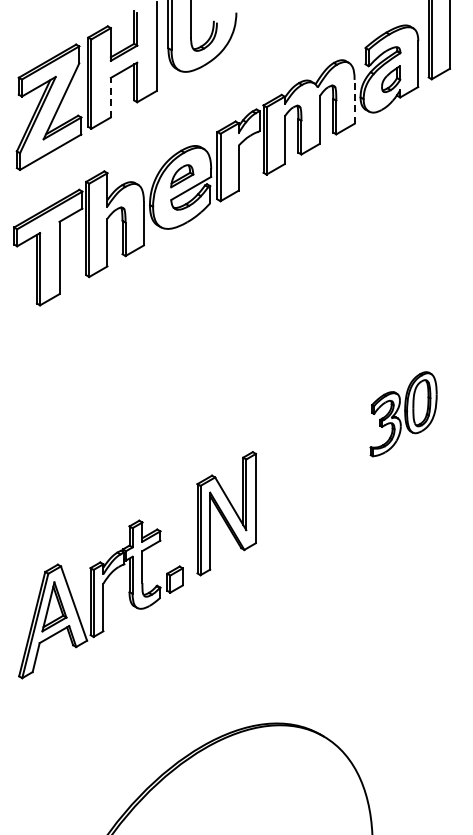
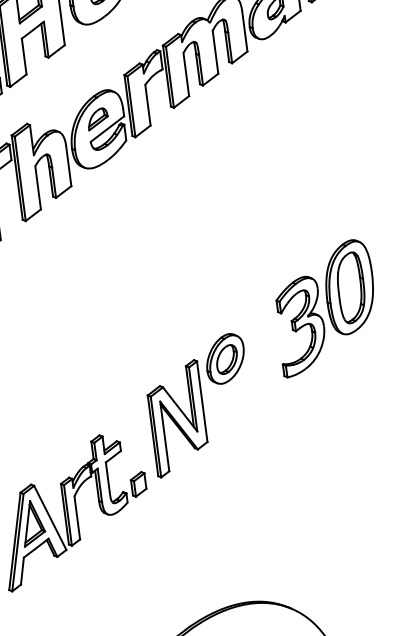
line: (110, 97) -> (23, 56), dashed -> solid
line: (354, 101) -> (244, 31), dashed -> solid
part: (403, 414) -> (325, 308), size x1.67
part: (286, 454) -> (224, 358), added

